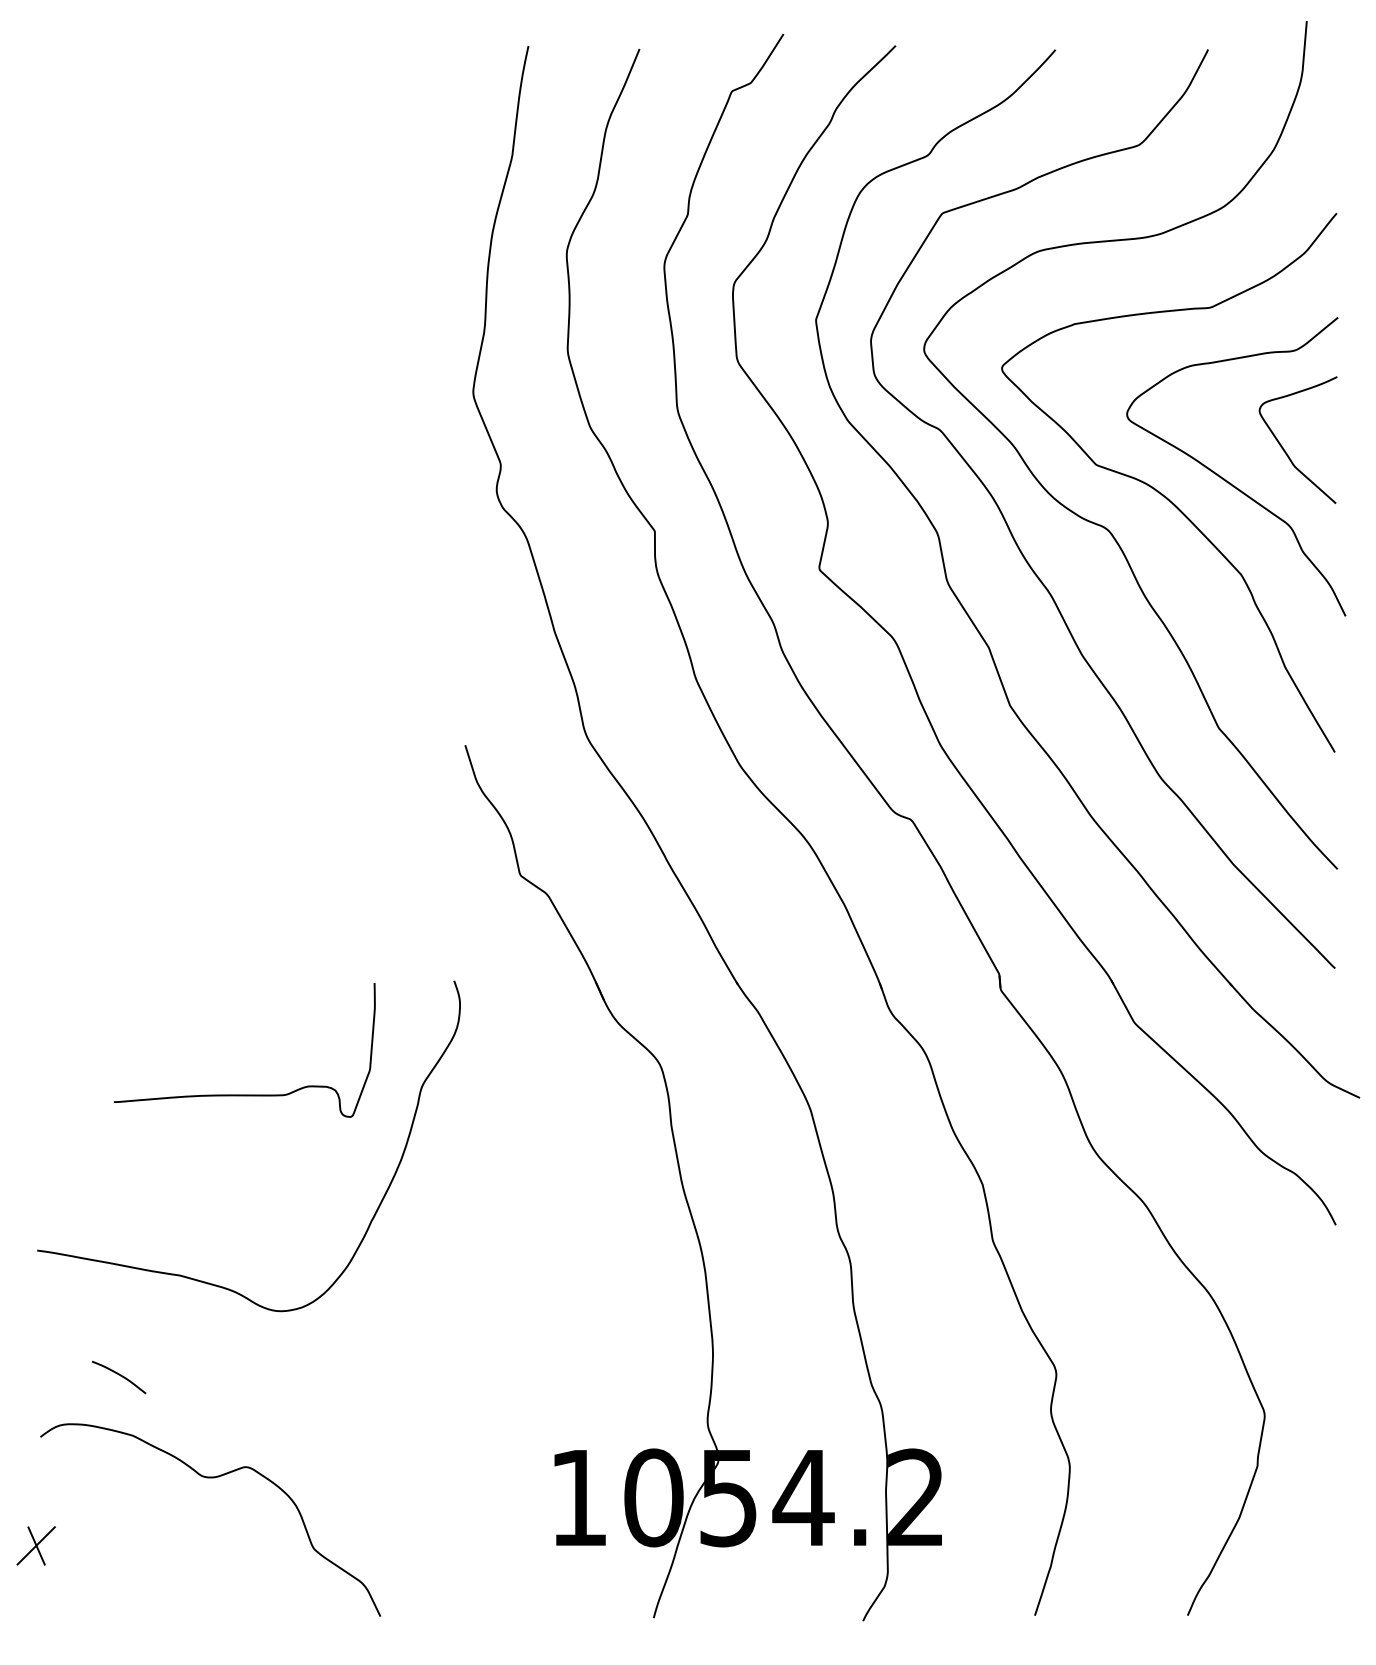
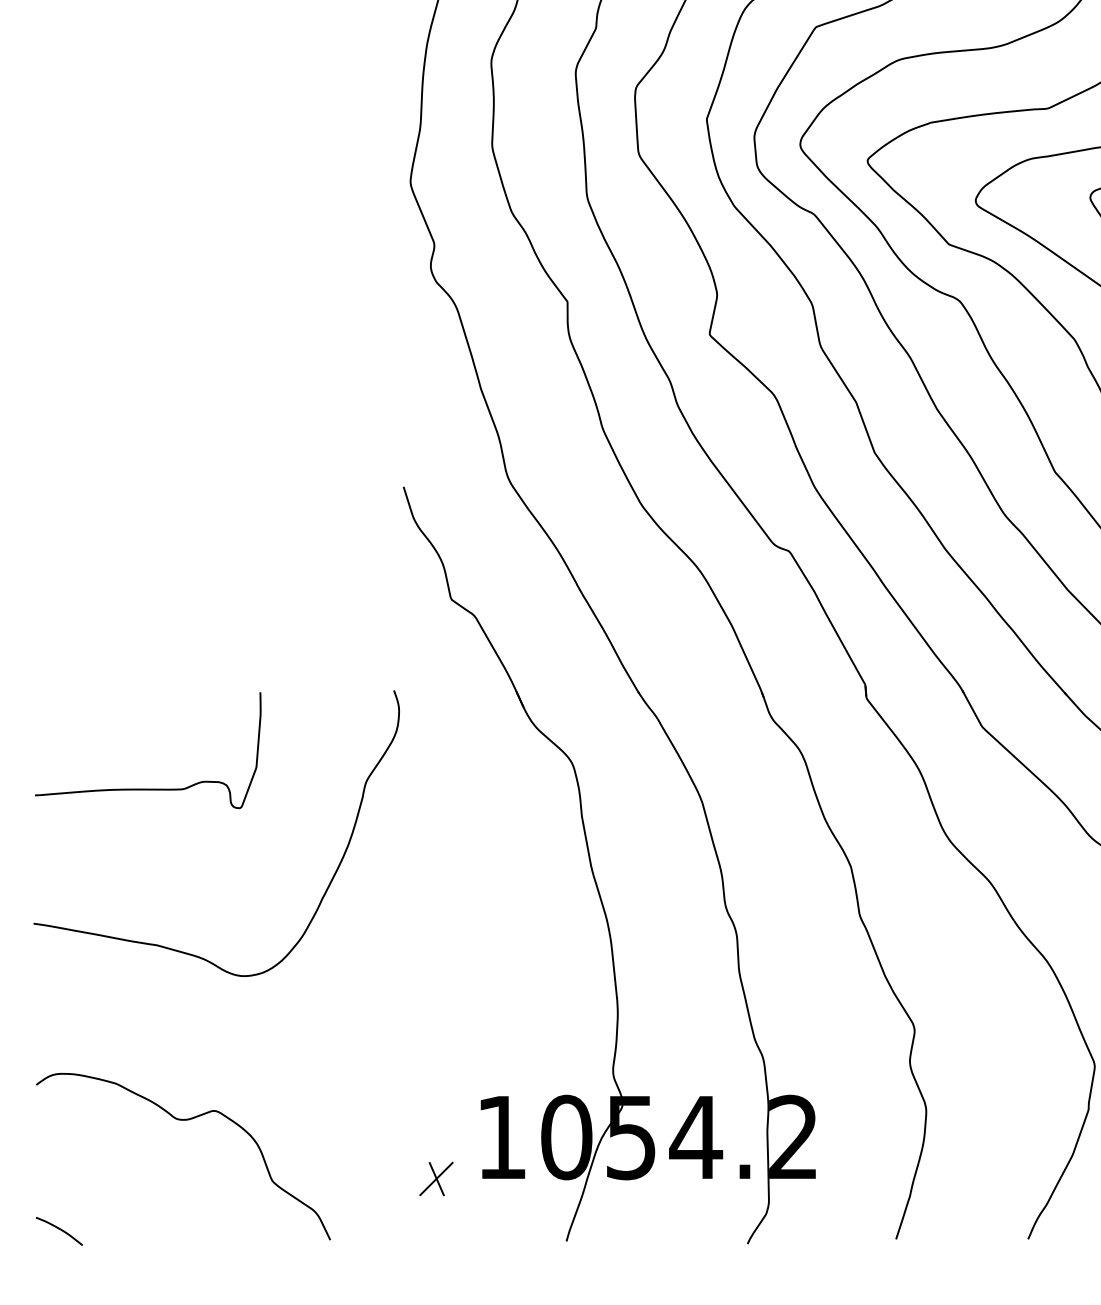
curve: (244, 1094) -> (147, 788), moved
curve: (120, 1376) -> (60, 1230), moved
part: (35, 1545) -> (435, 1178), moved

